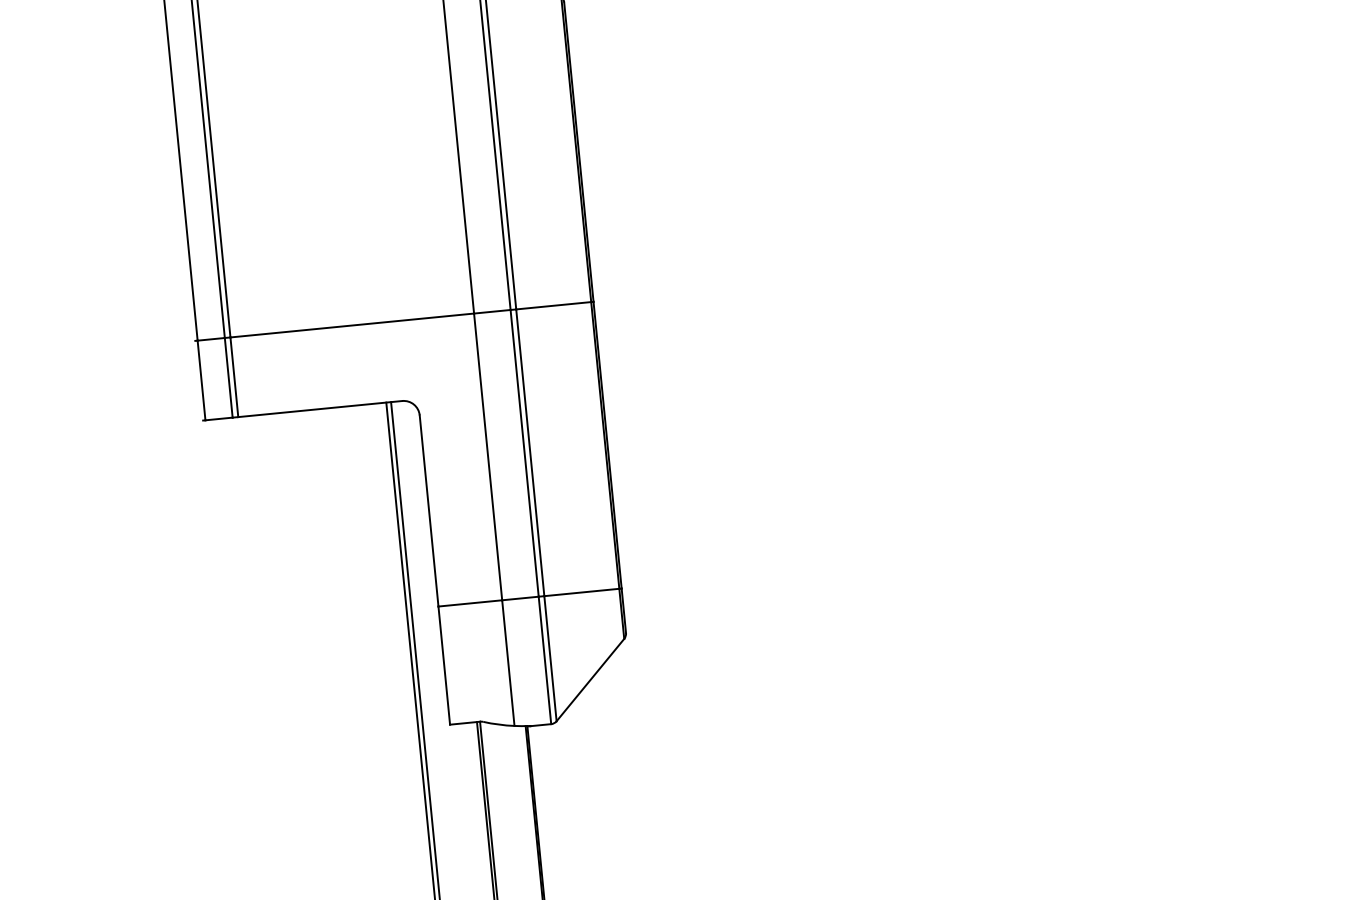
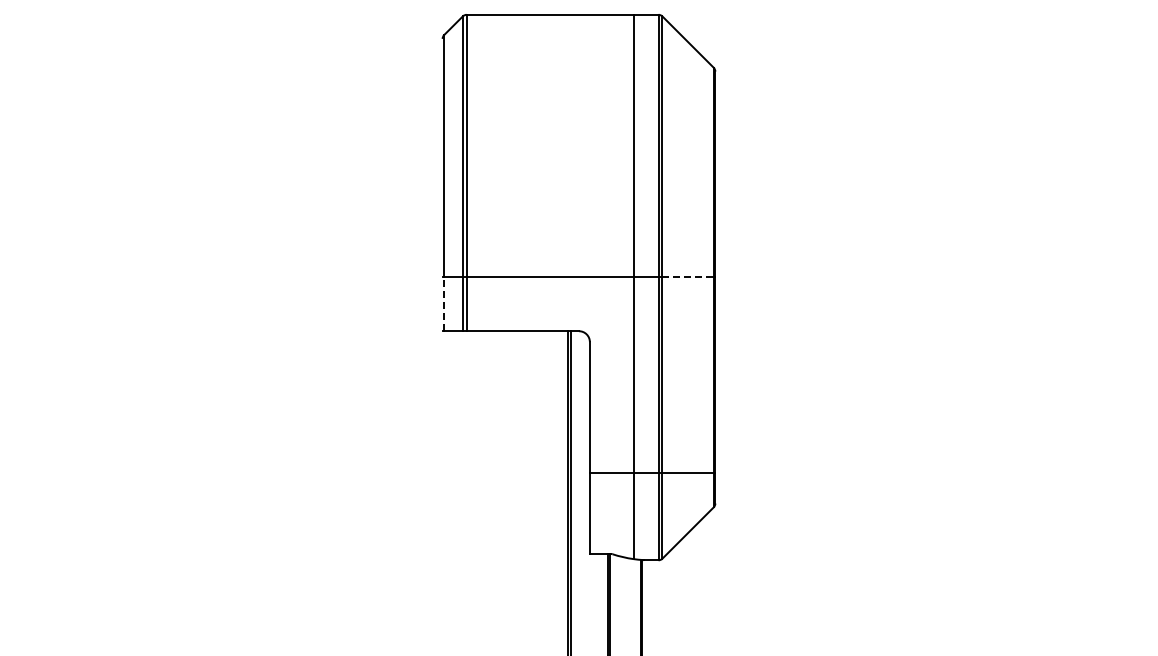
line: (554, 305) -> (688, 276), solid -> dashed
line: (201, 379) -> (444, 303), solid -> dashed

